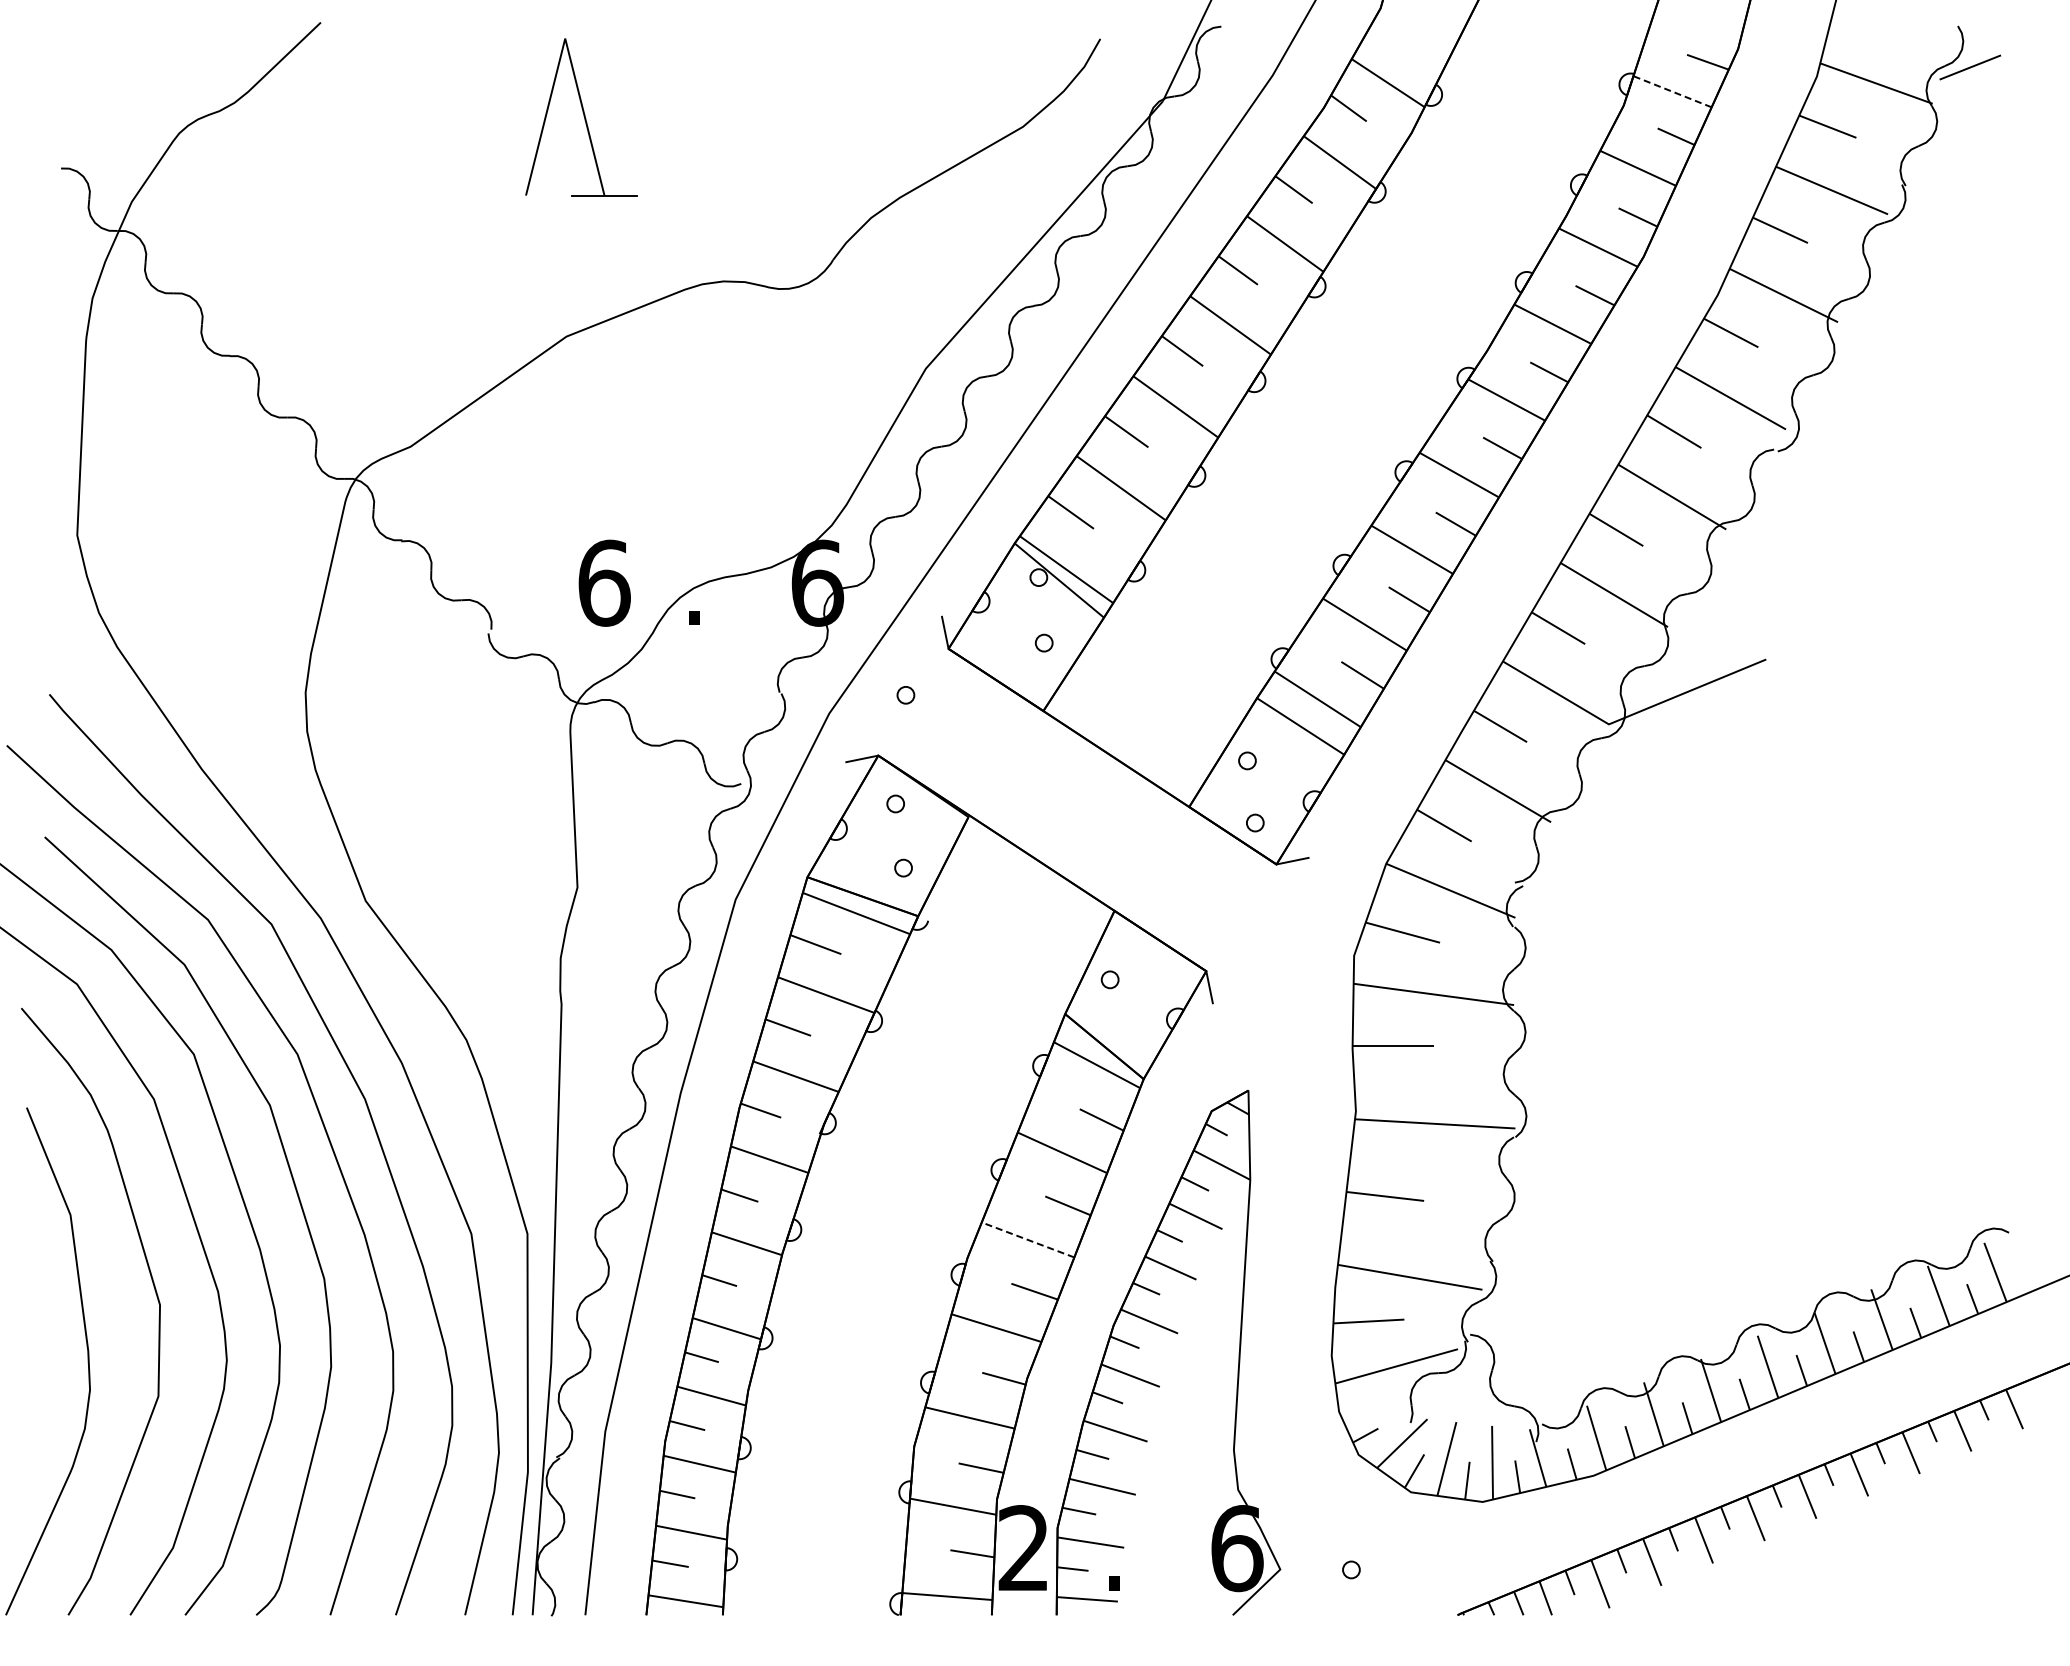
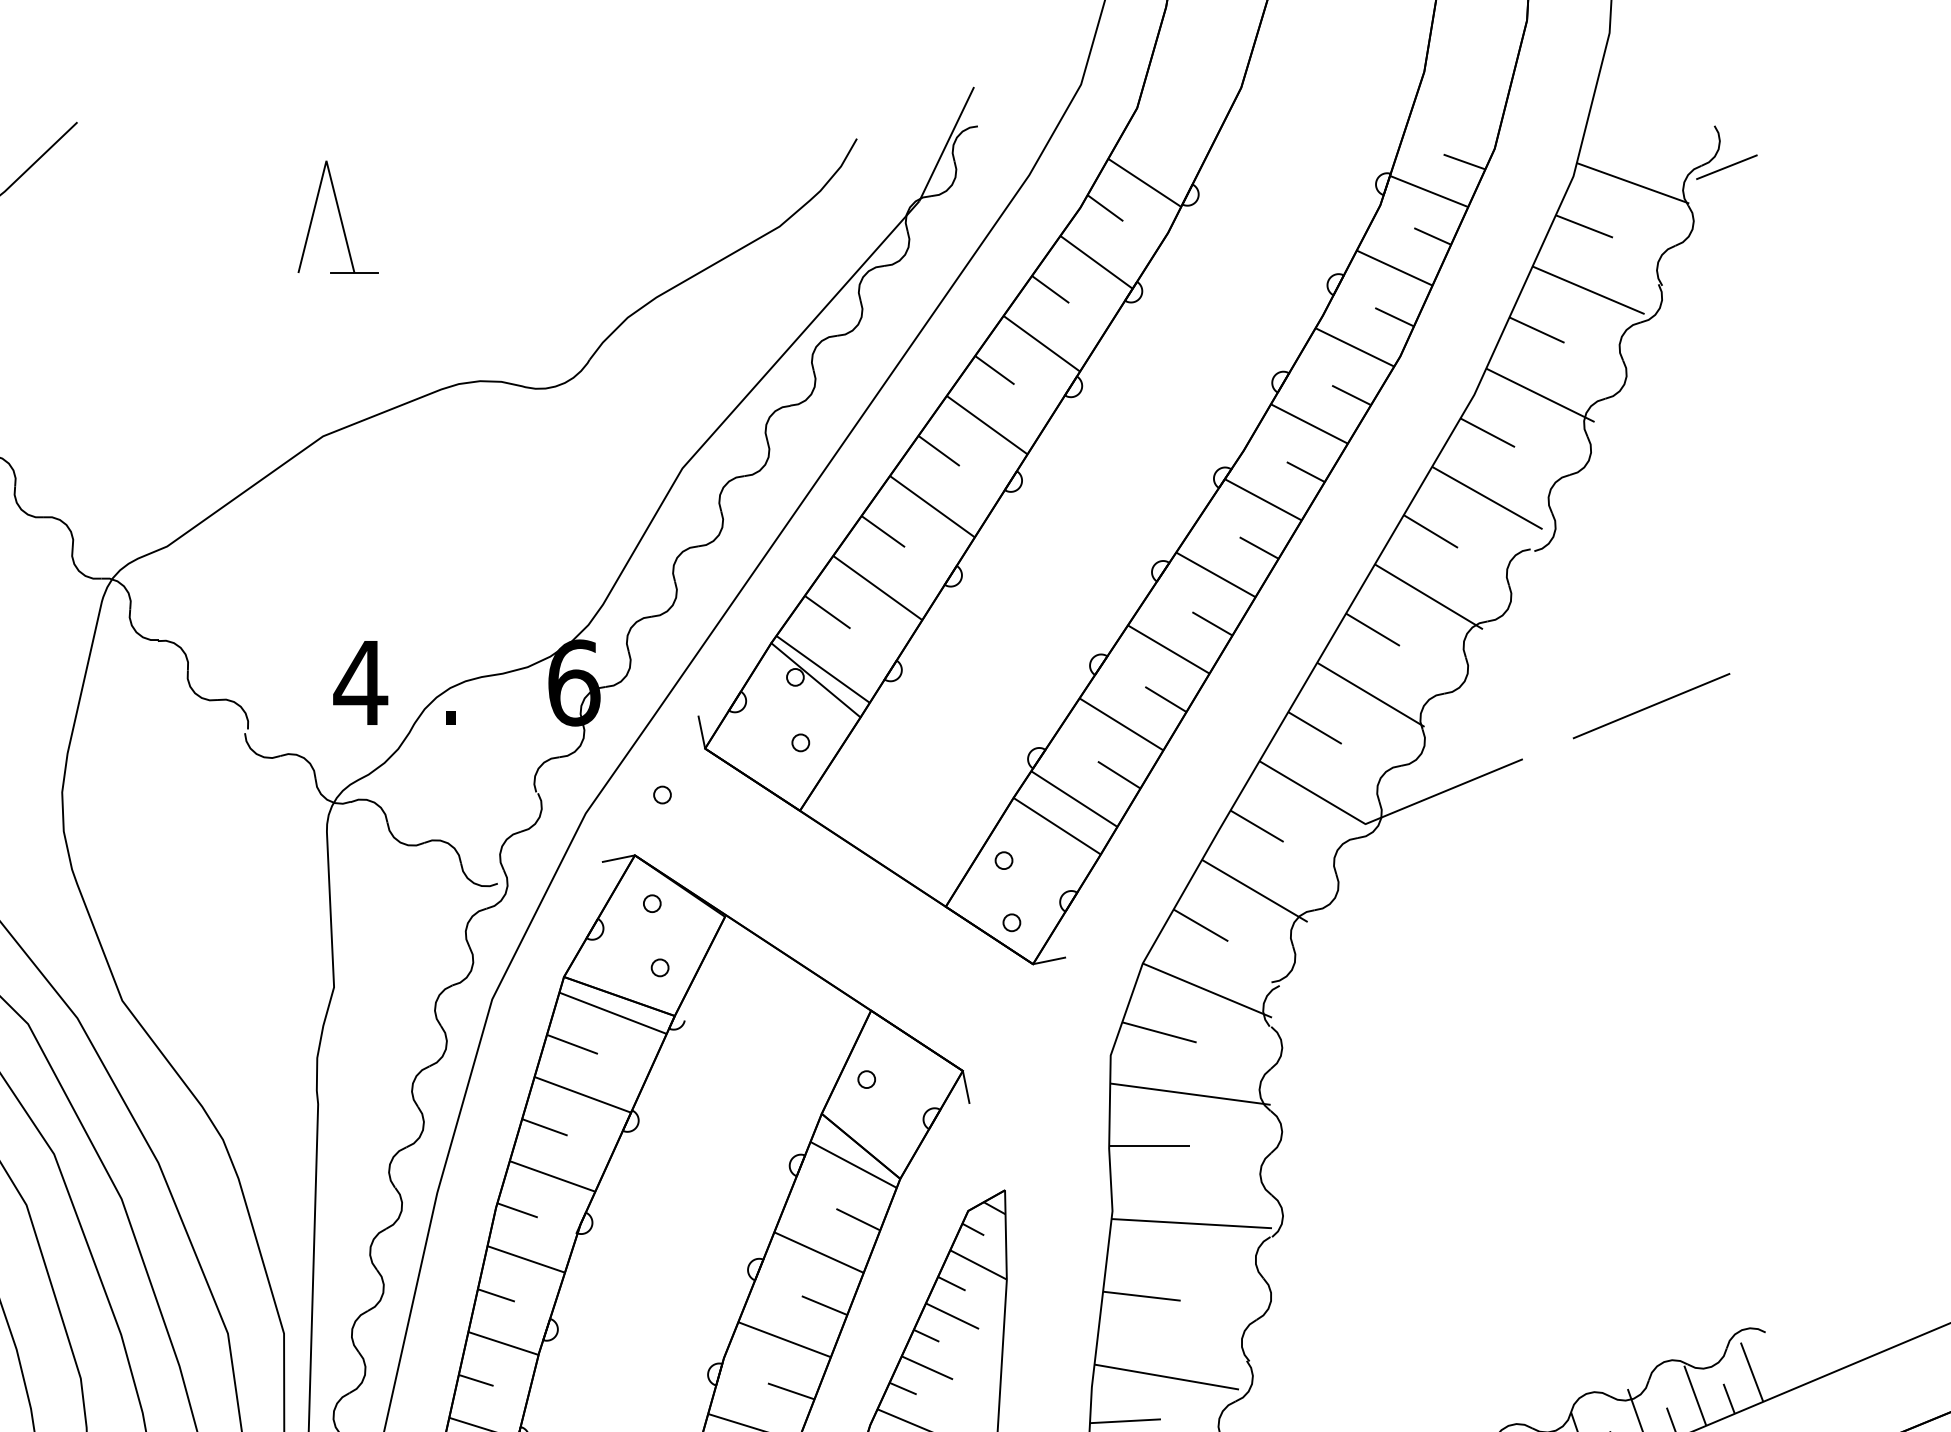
line: (1672, 91) -> (1429, 191), dashed -> solid
part: (581, 117) -> (338, 217), size x0.71
text: (603, 582) -> (360, 682), 6 -> 4
line: (1894, 606) -> (1651, 706), added
line: (1028, 1239) -> (785, 1339), dashed -> solid

